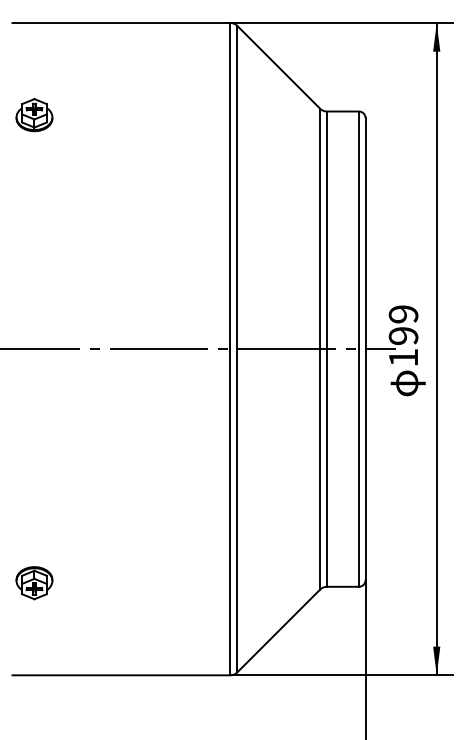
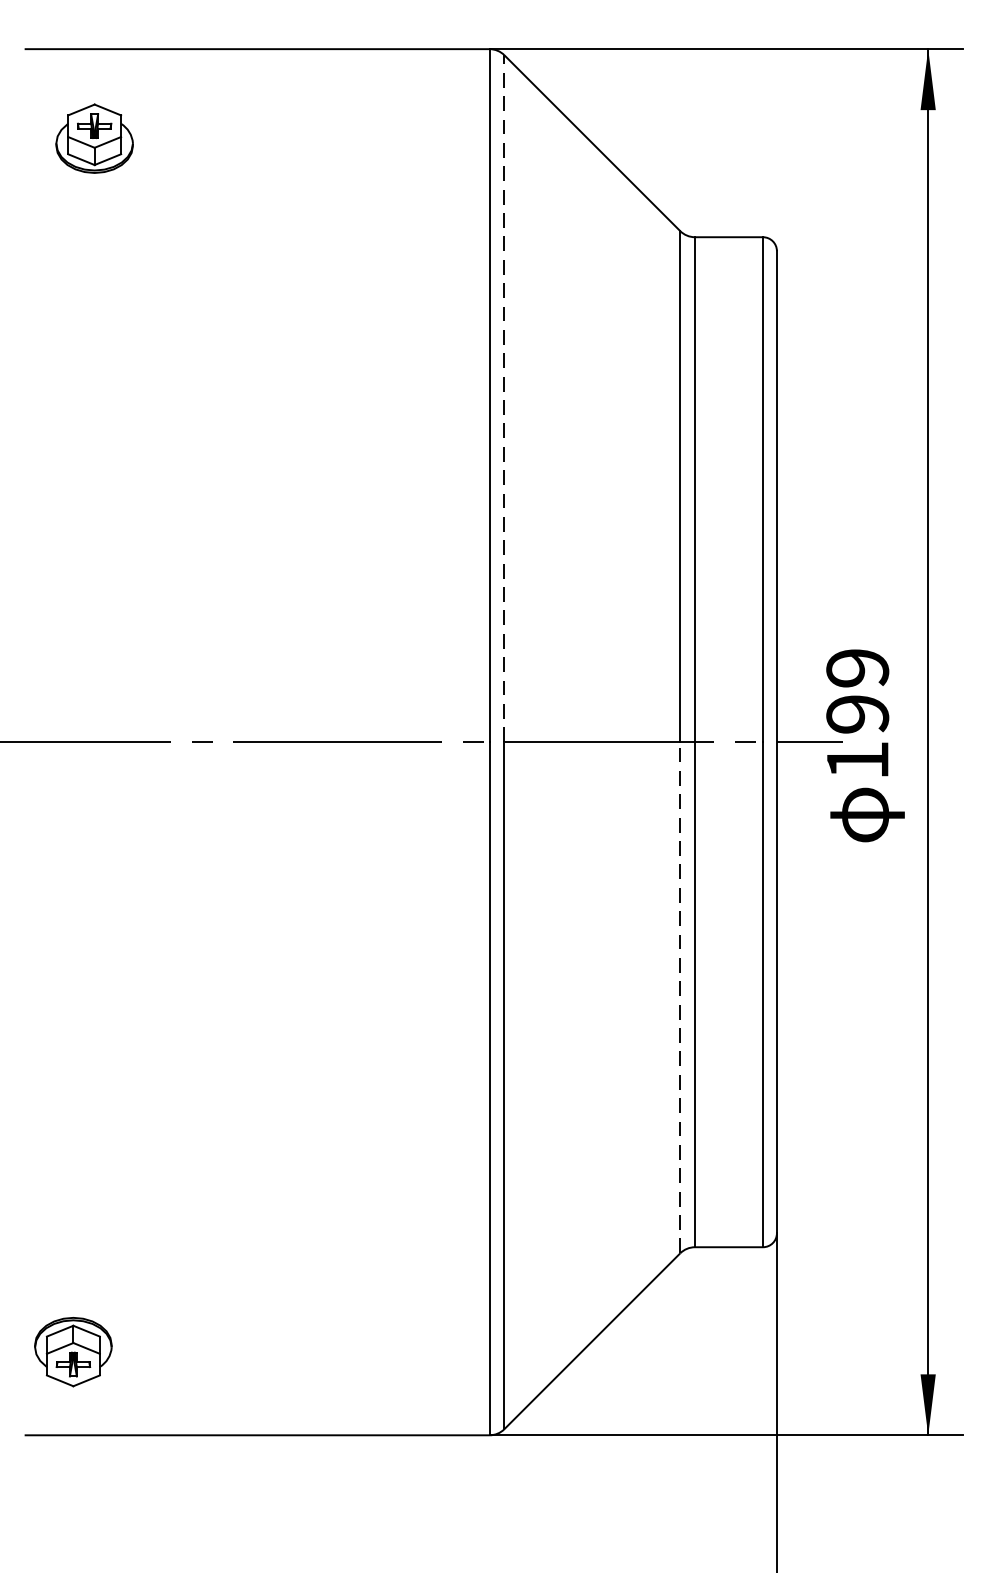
part: (34, 115) -> (94, 139), moved
line: (237, 187) -> (504, 398), solid -> dashed
line: (320, 468) -> (681, 995), solid -> dashed
part: (34, 583) -> (73, 1352), moved

